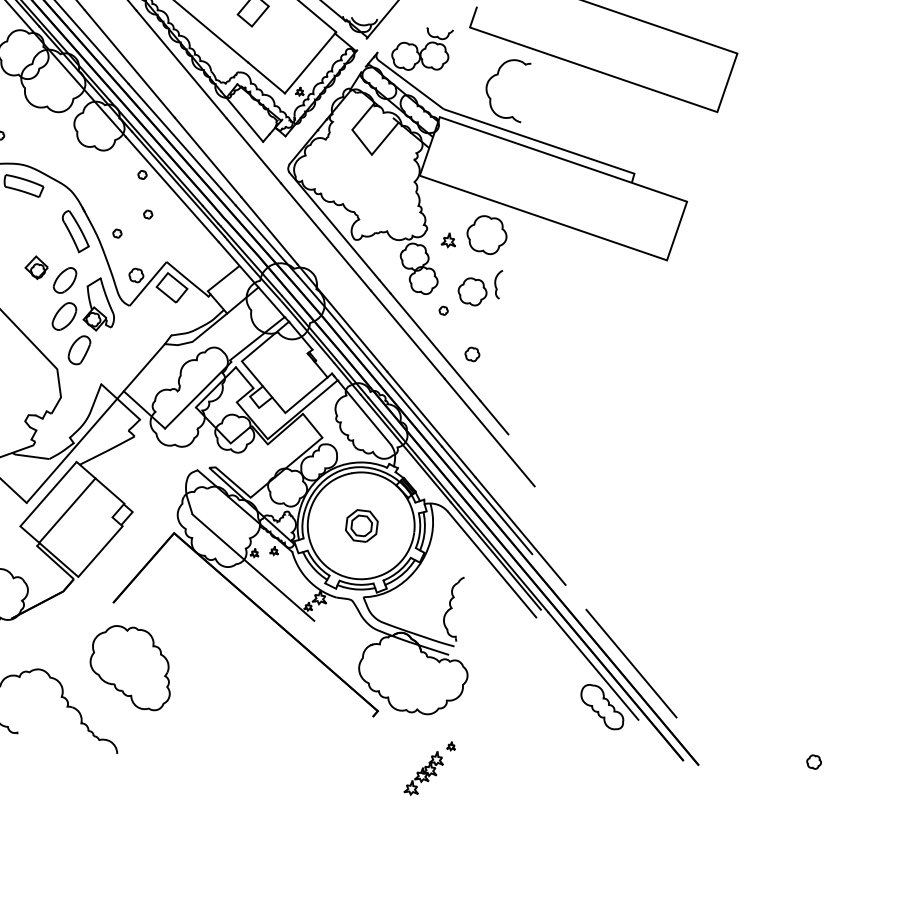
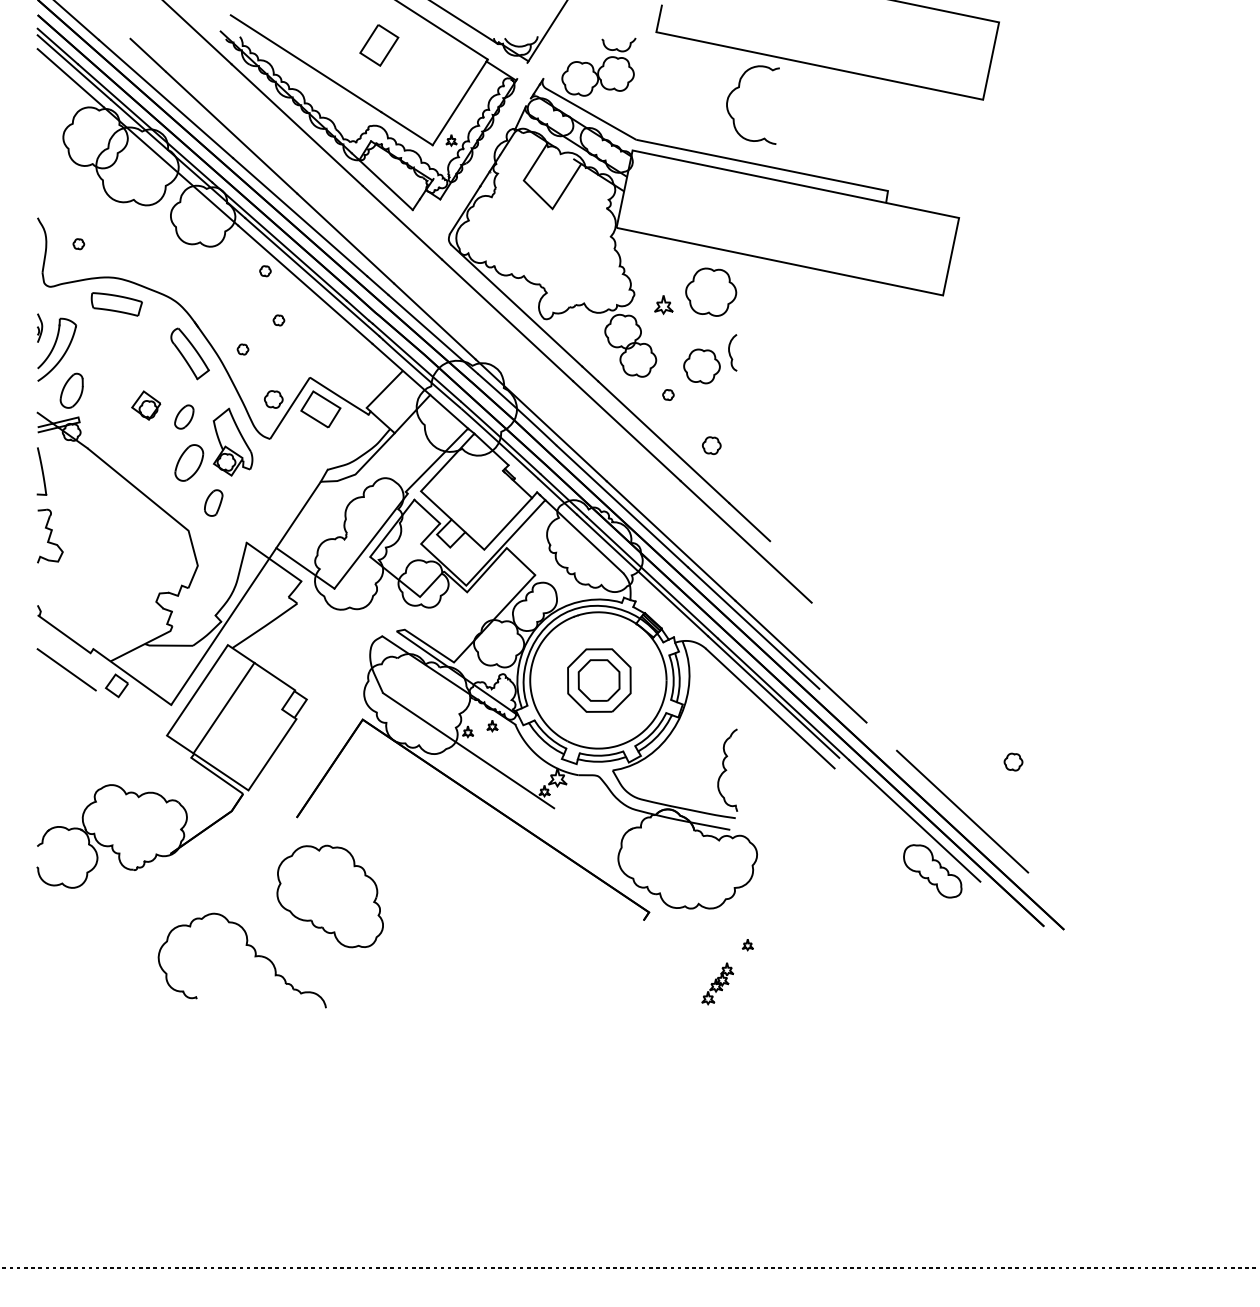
curve: (497, 75) -> (738, 88), moved
part: (65, 279) -> (184, 416), size x0.7
part: (79, 349) -> (213, 502), size x0.7
part: (361, 525) -> (598, 680), size x1.6
part: (814, 761) -> (1013, 761), moved
part: (424, 773) -> (717, 983), size x0.7

